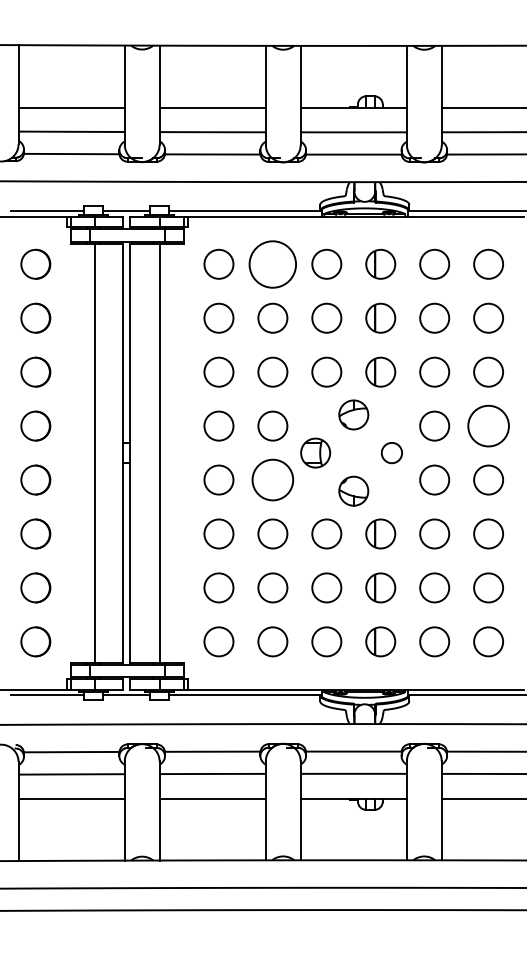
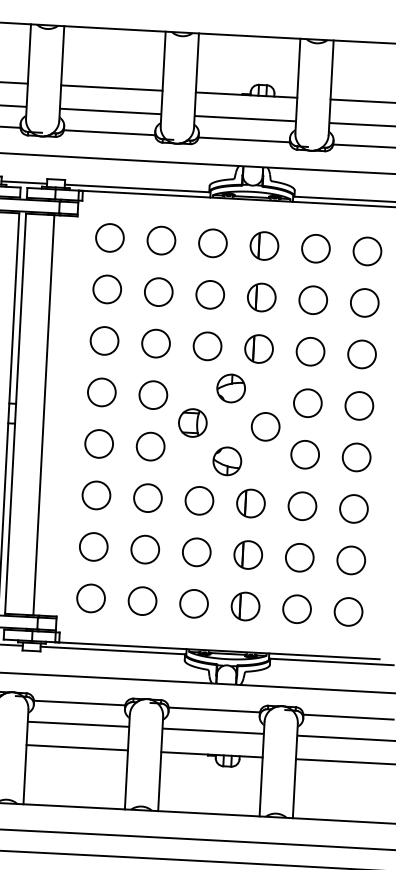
circle: (272, 263) -> (161, 239), size x0.62
circle: (488, 425) -> (359, 405), size x0.71
circle: (391, 452) -> (265, 426), size x1.43
circle: (272, 479) -> (150, 446), size x0.71

